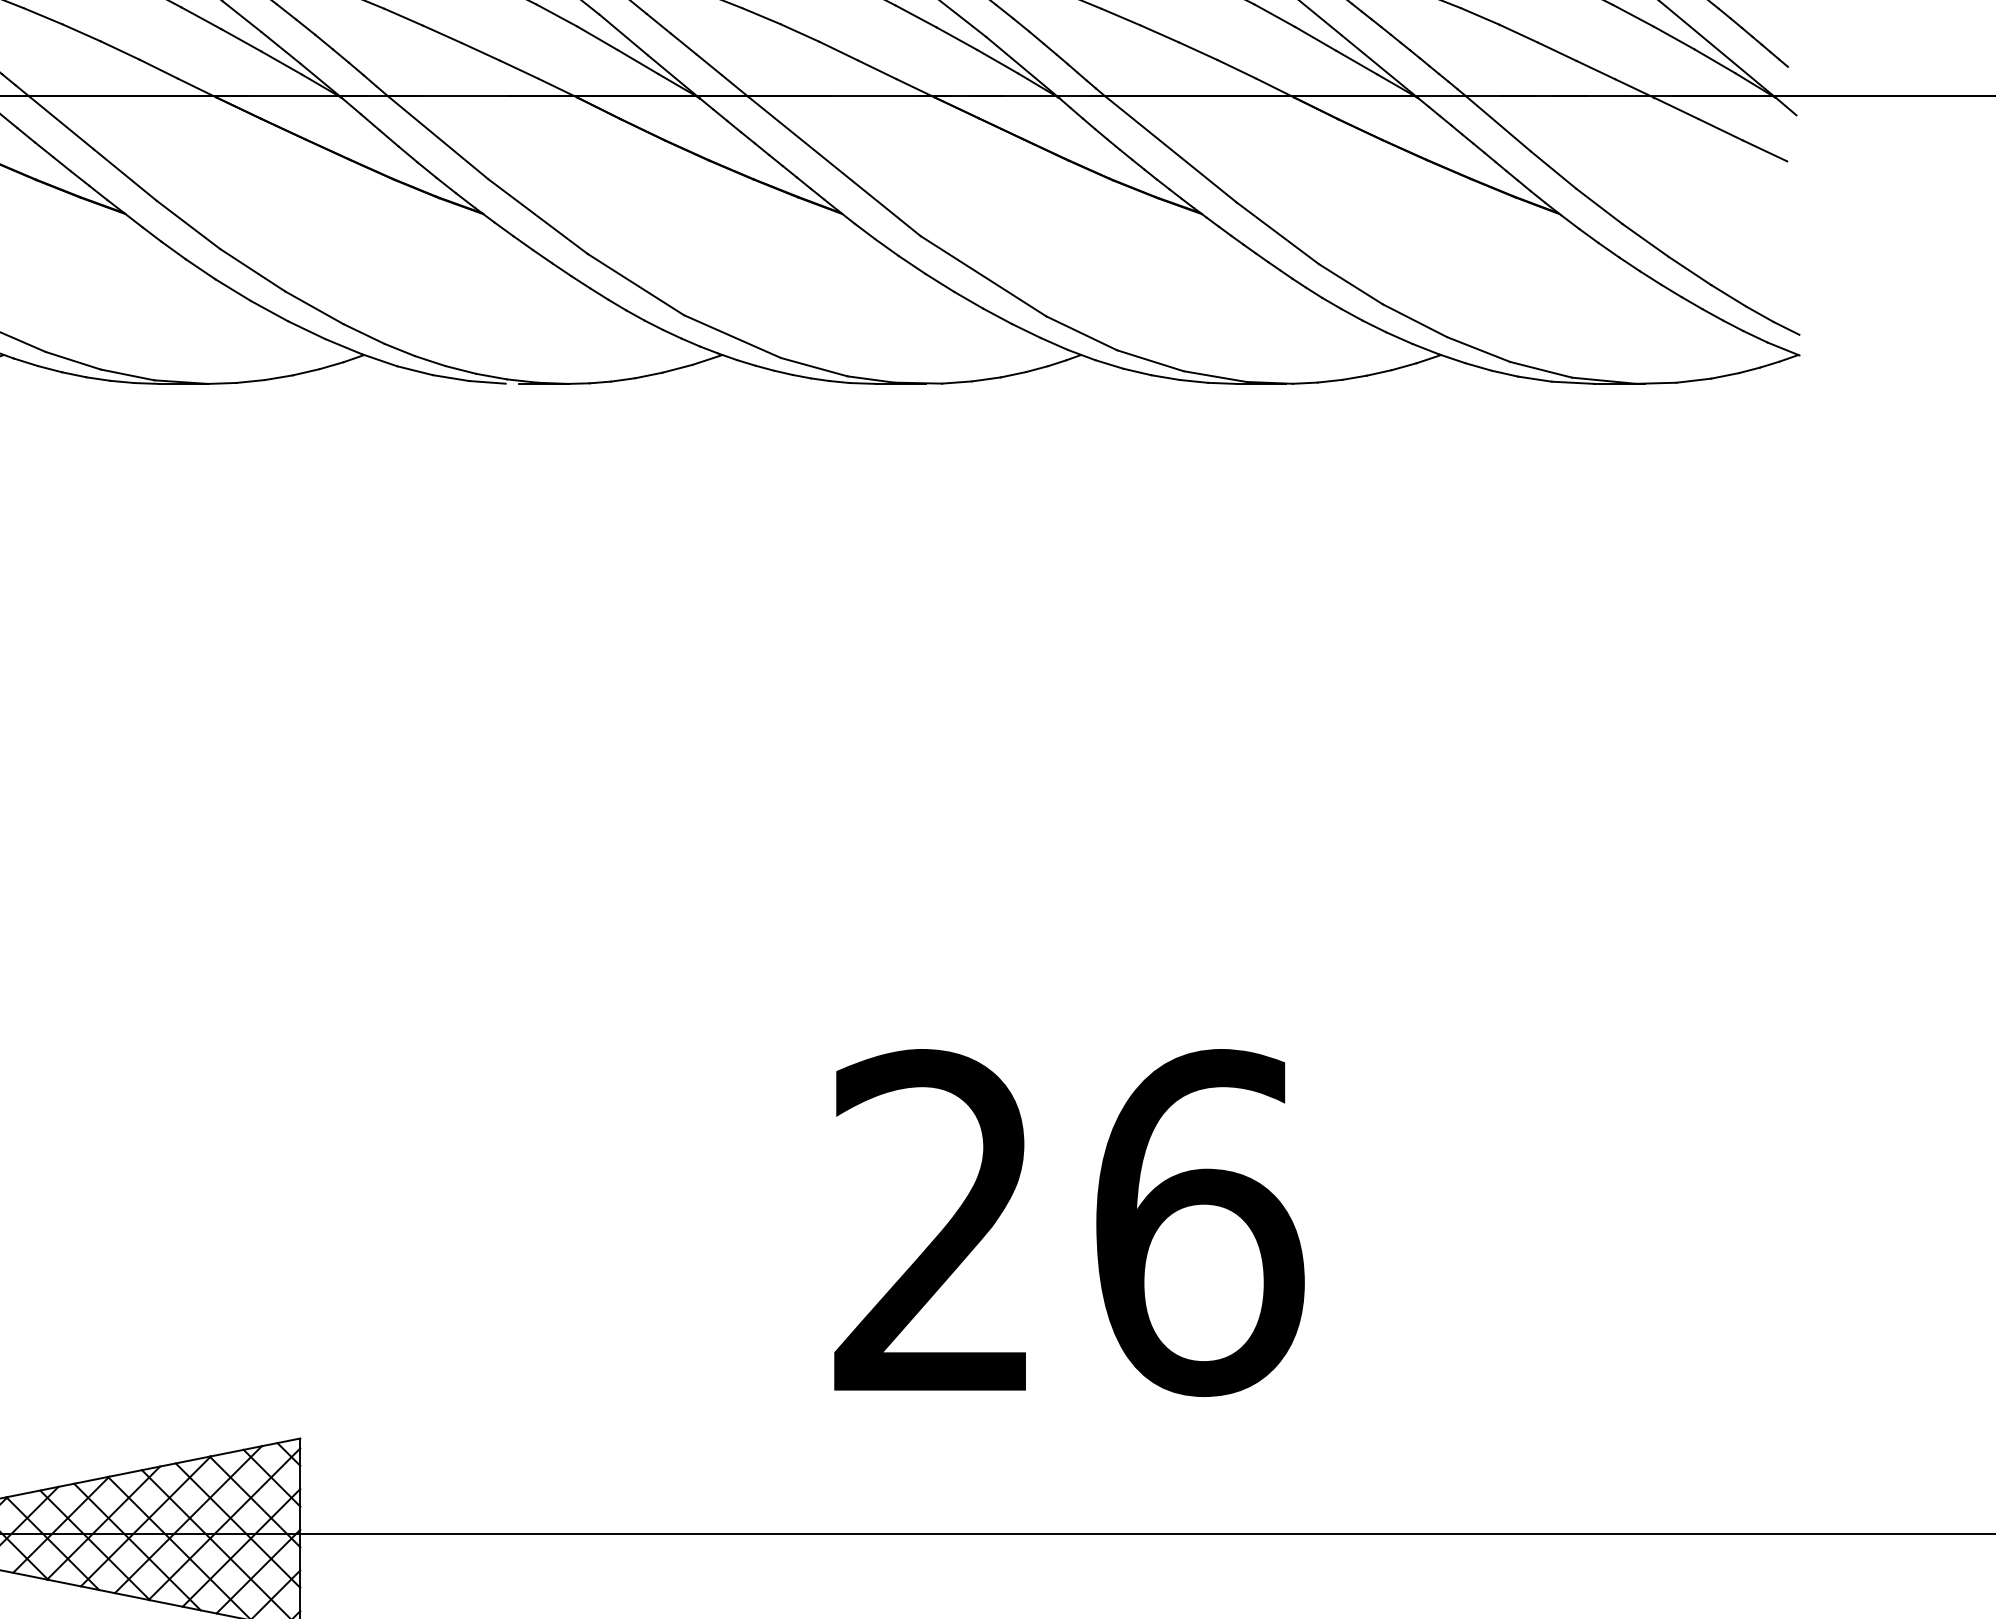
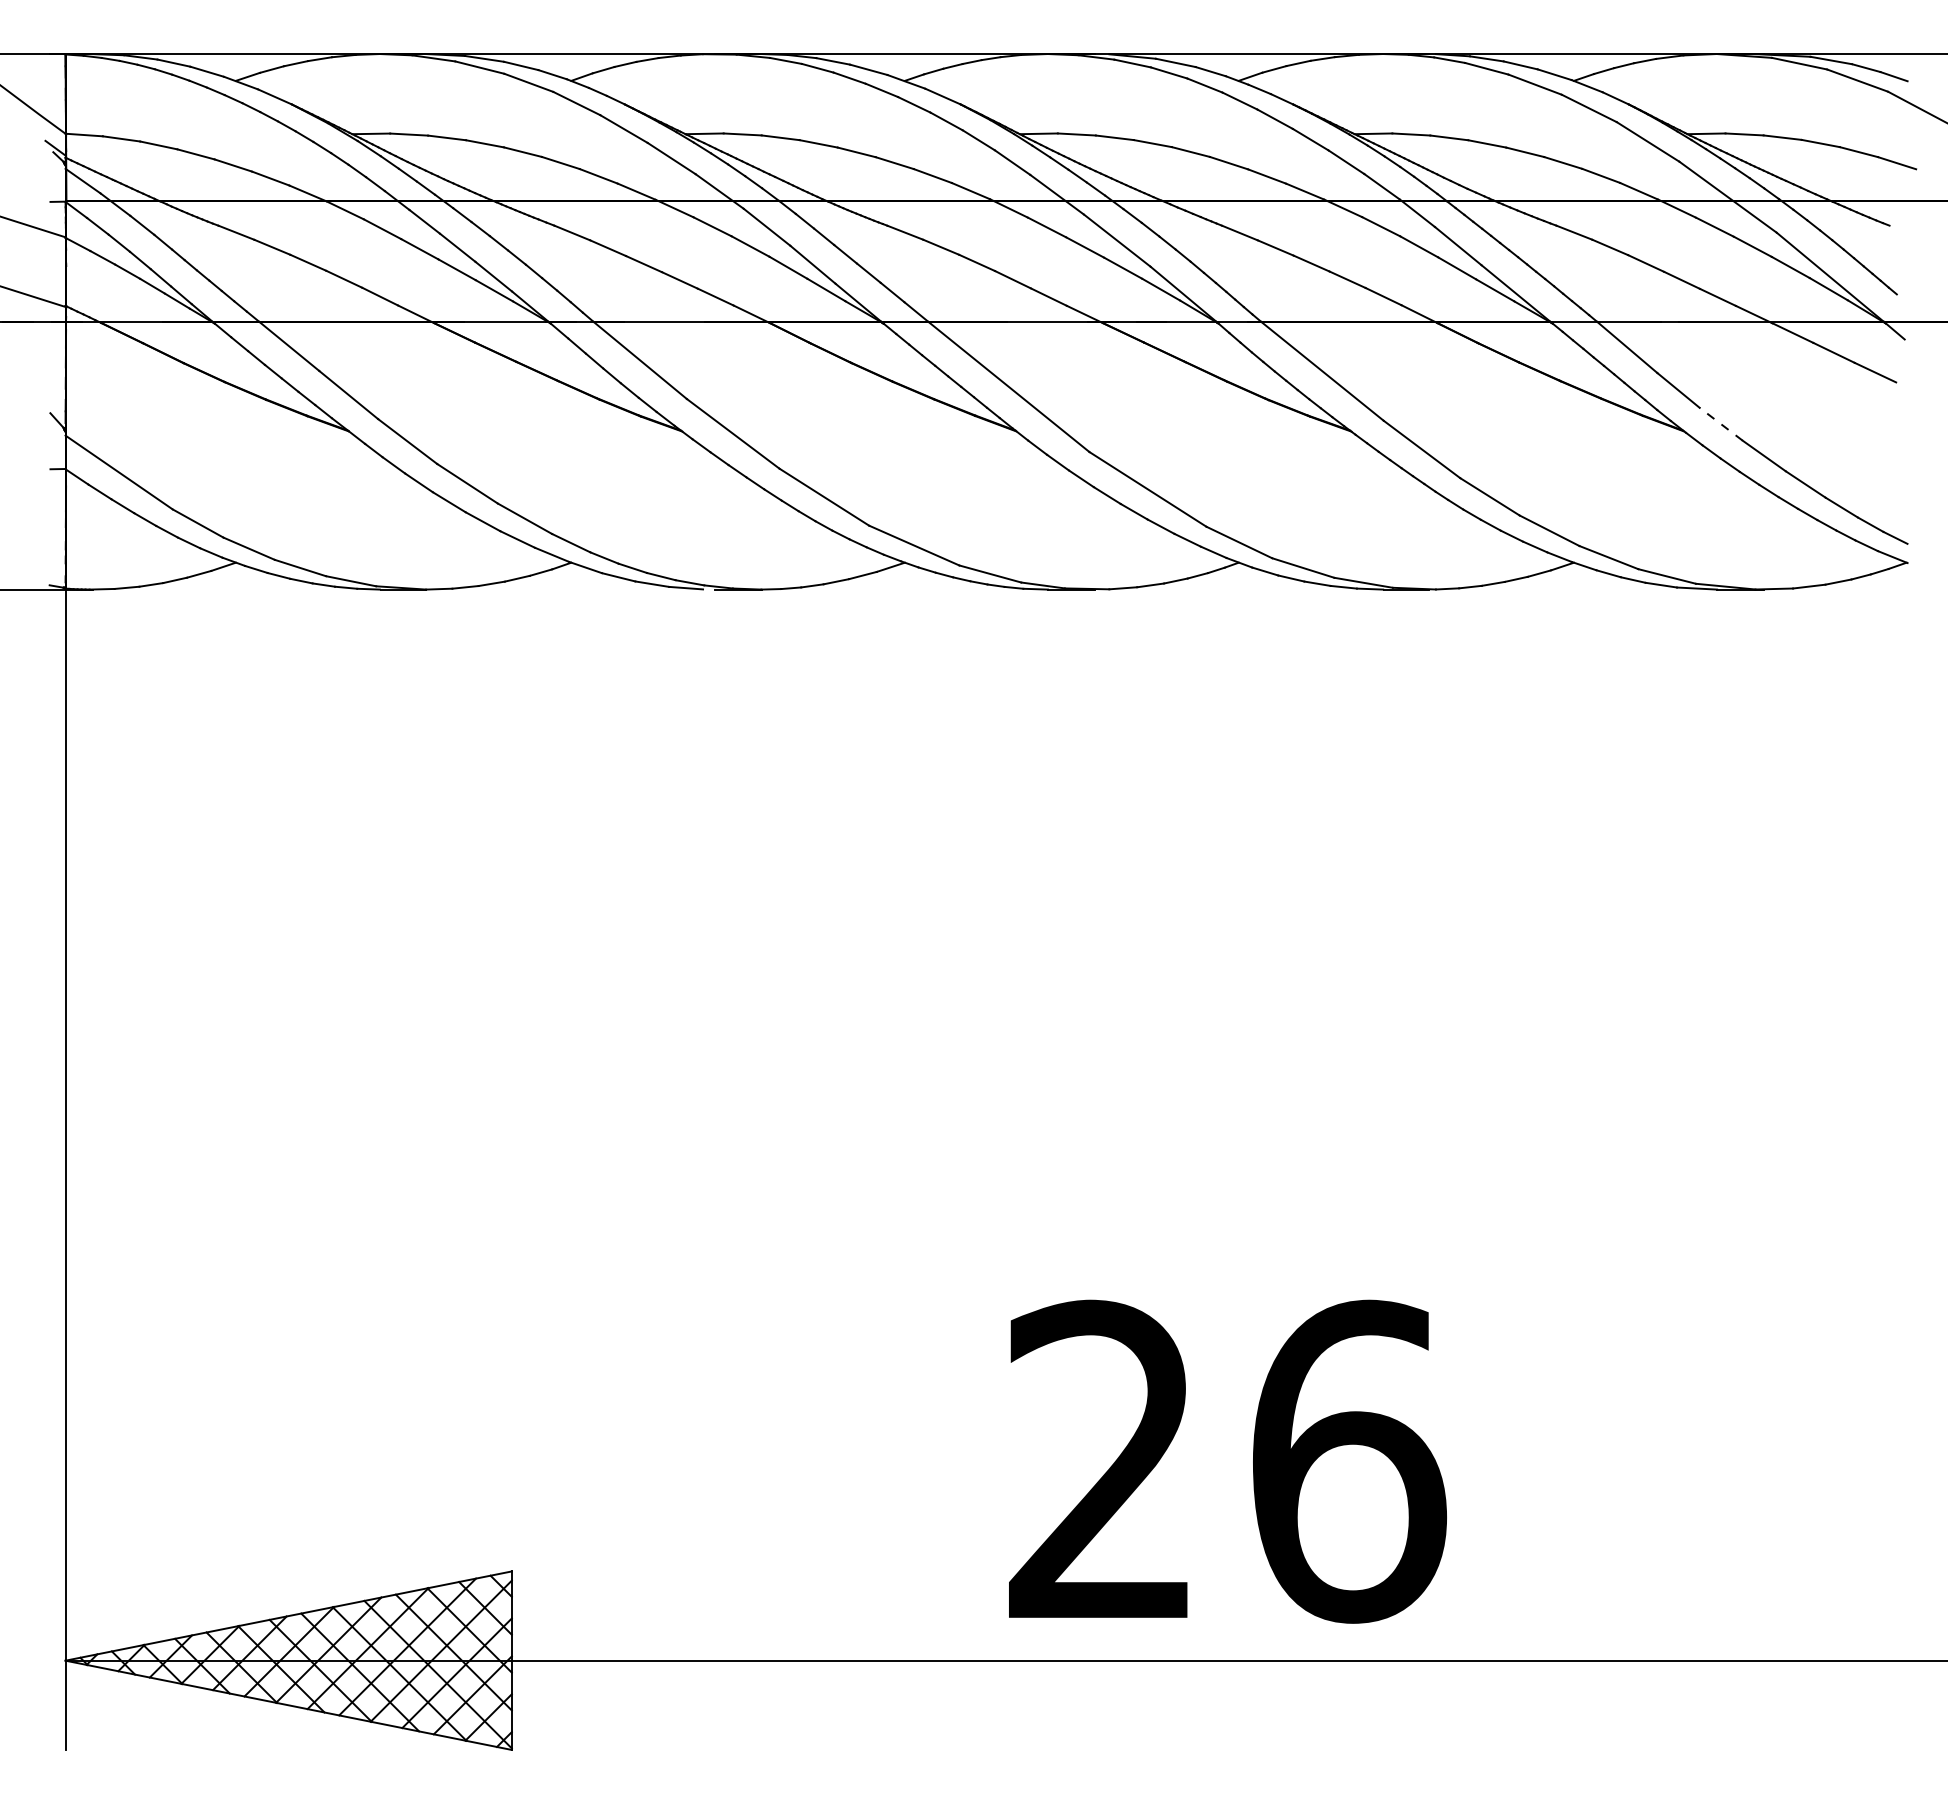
line: (1598, 205) -> (1720, 423), solid -> dashed
text: (1069, 1222) -> (1227, 1461), moved

